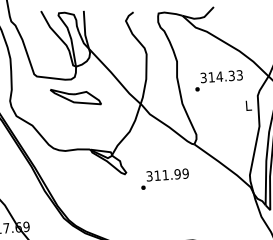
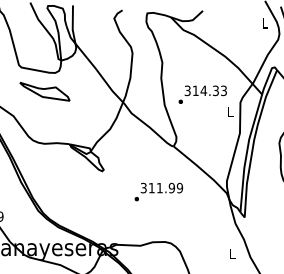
text: (218, 80) -> (202, 94), moved
part: (75, 96) -> (44, 91), moved
text: (164, 178) -> (158, 191), moved

